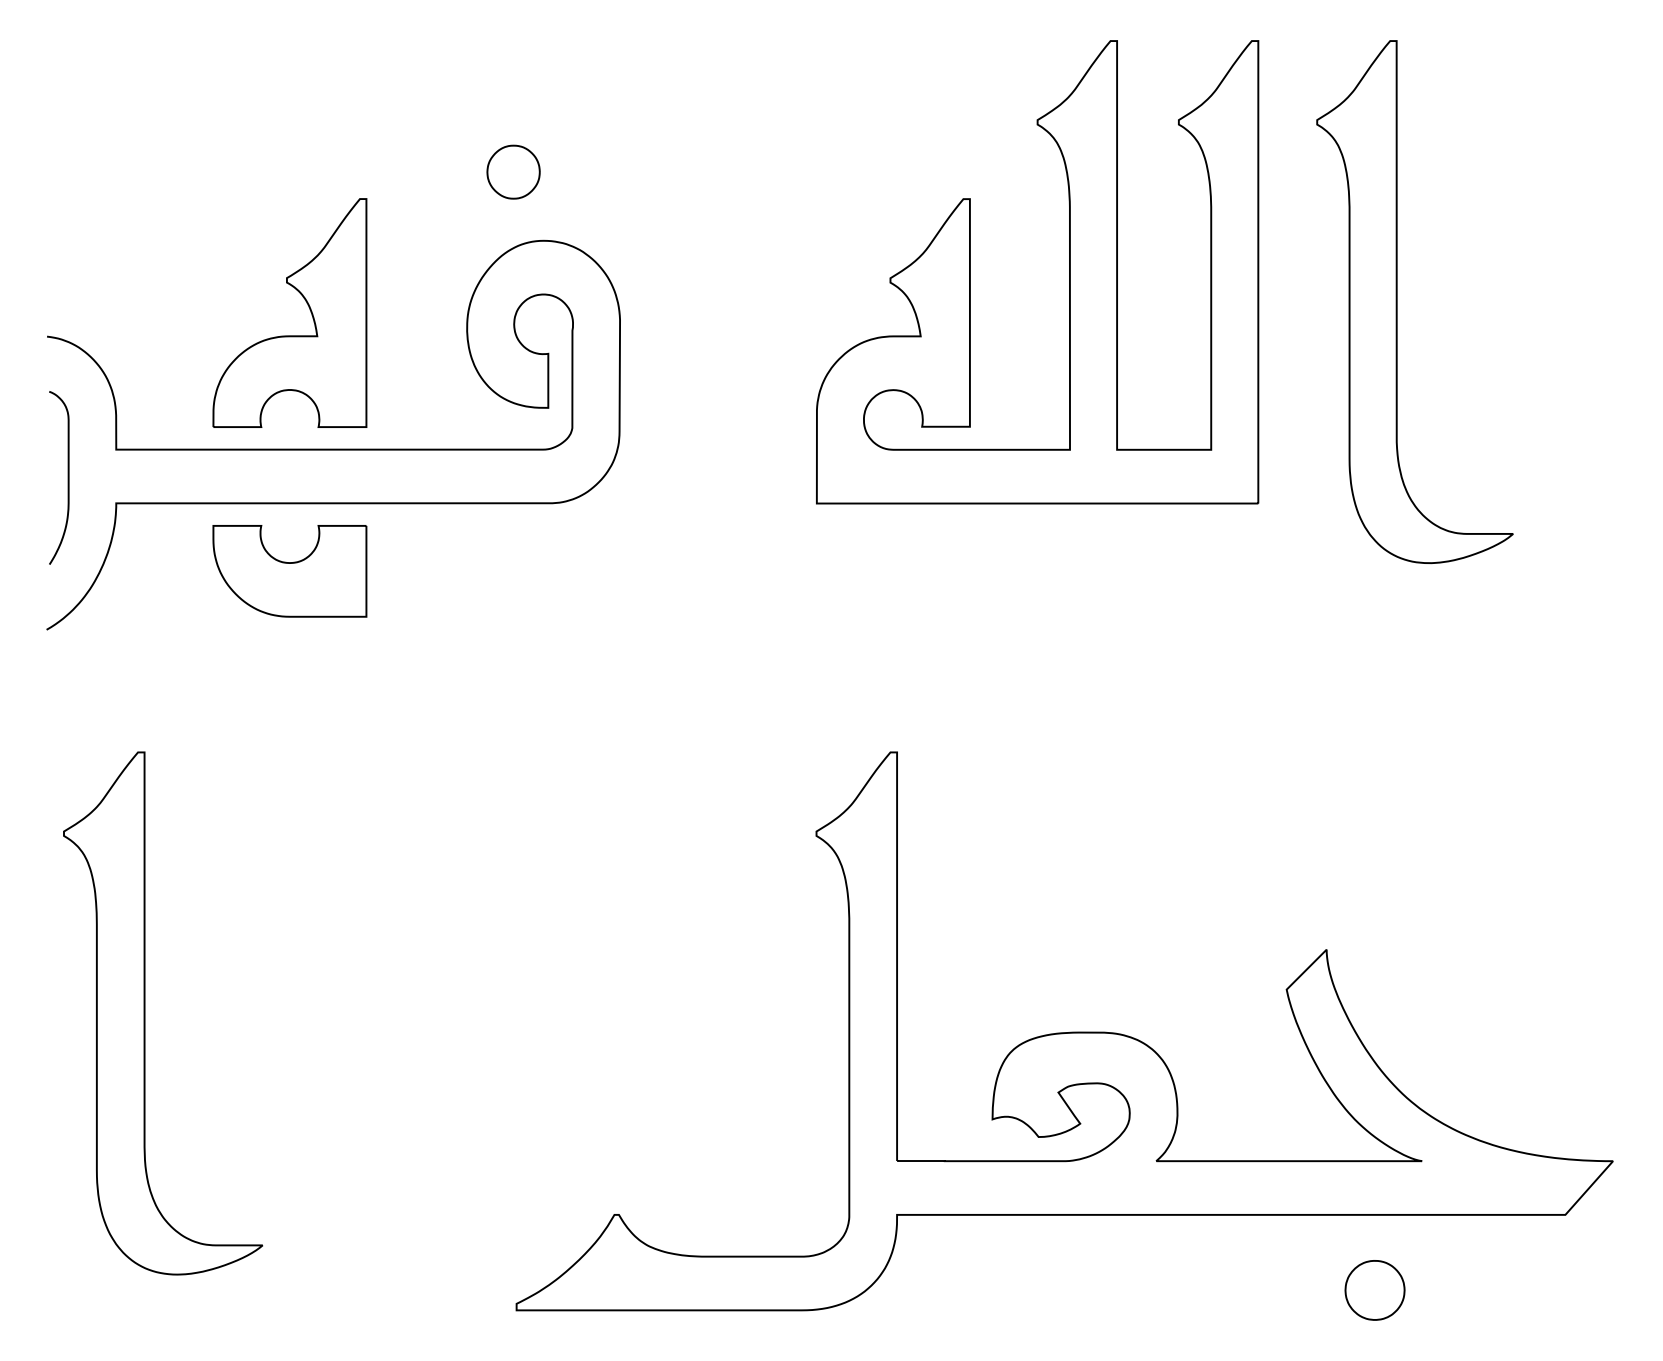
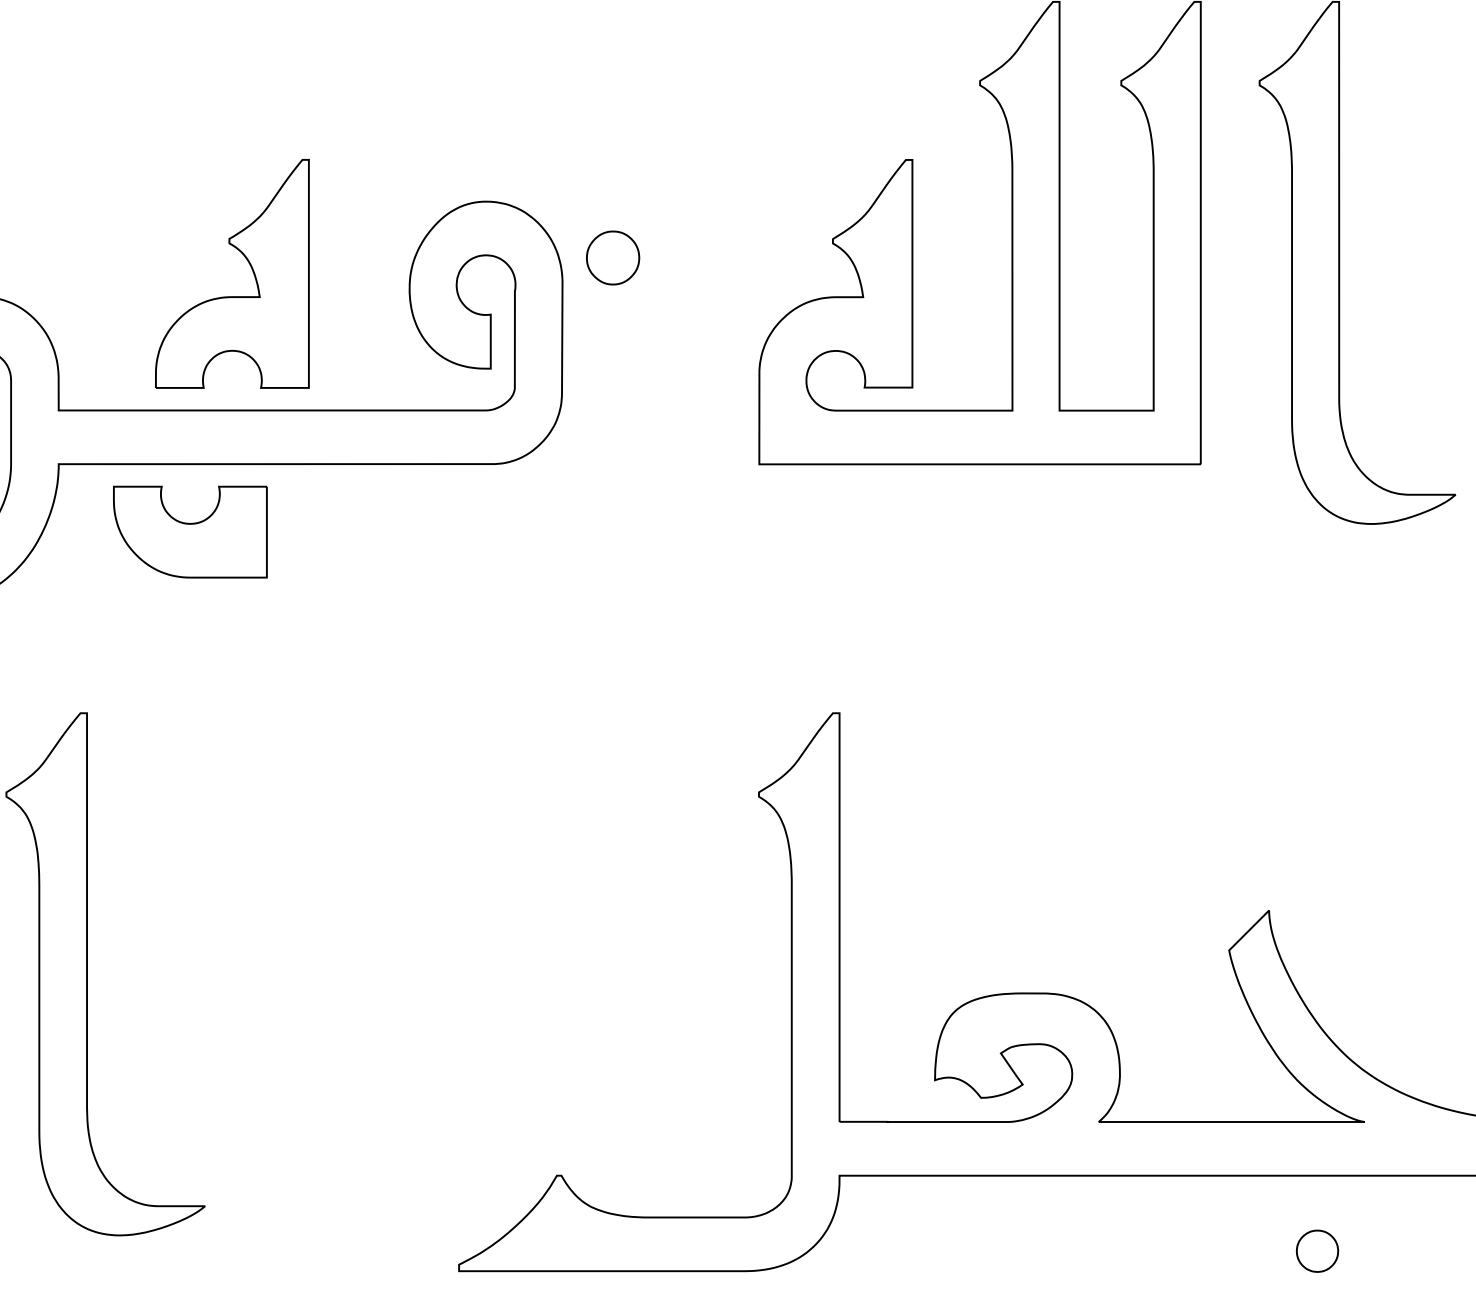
part: (513, 171) -> (612, 257), moved
part: (289, 571) -> (189, 532), moved
part: (1374, 1290) -> (1316, 1251), size x0.7

